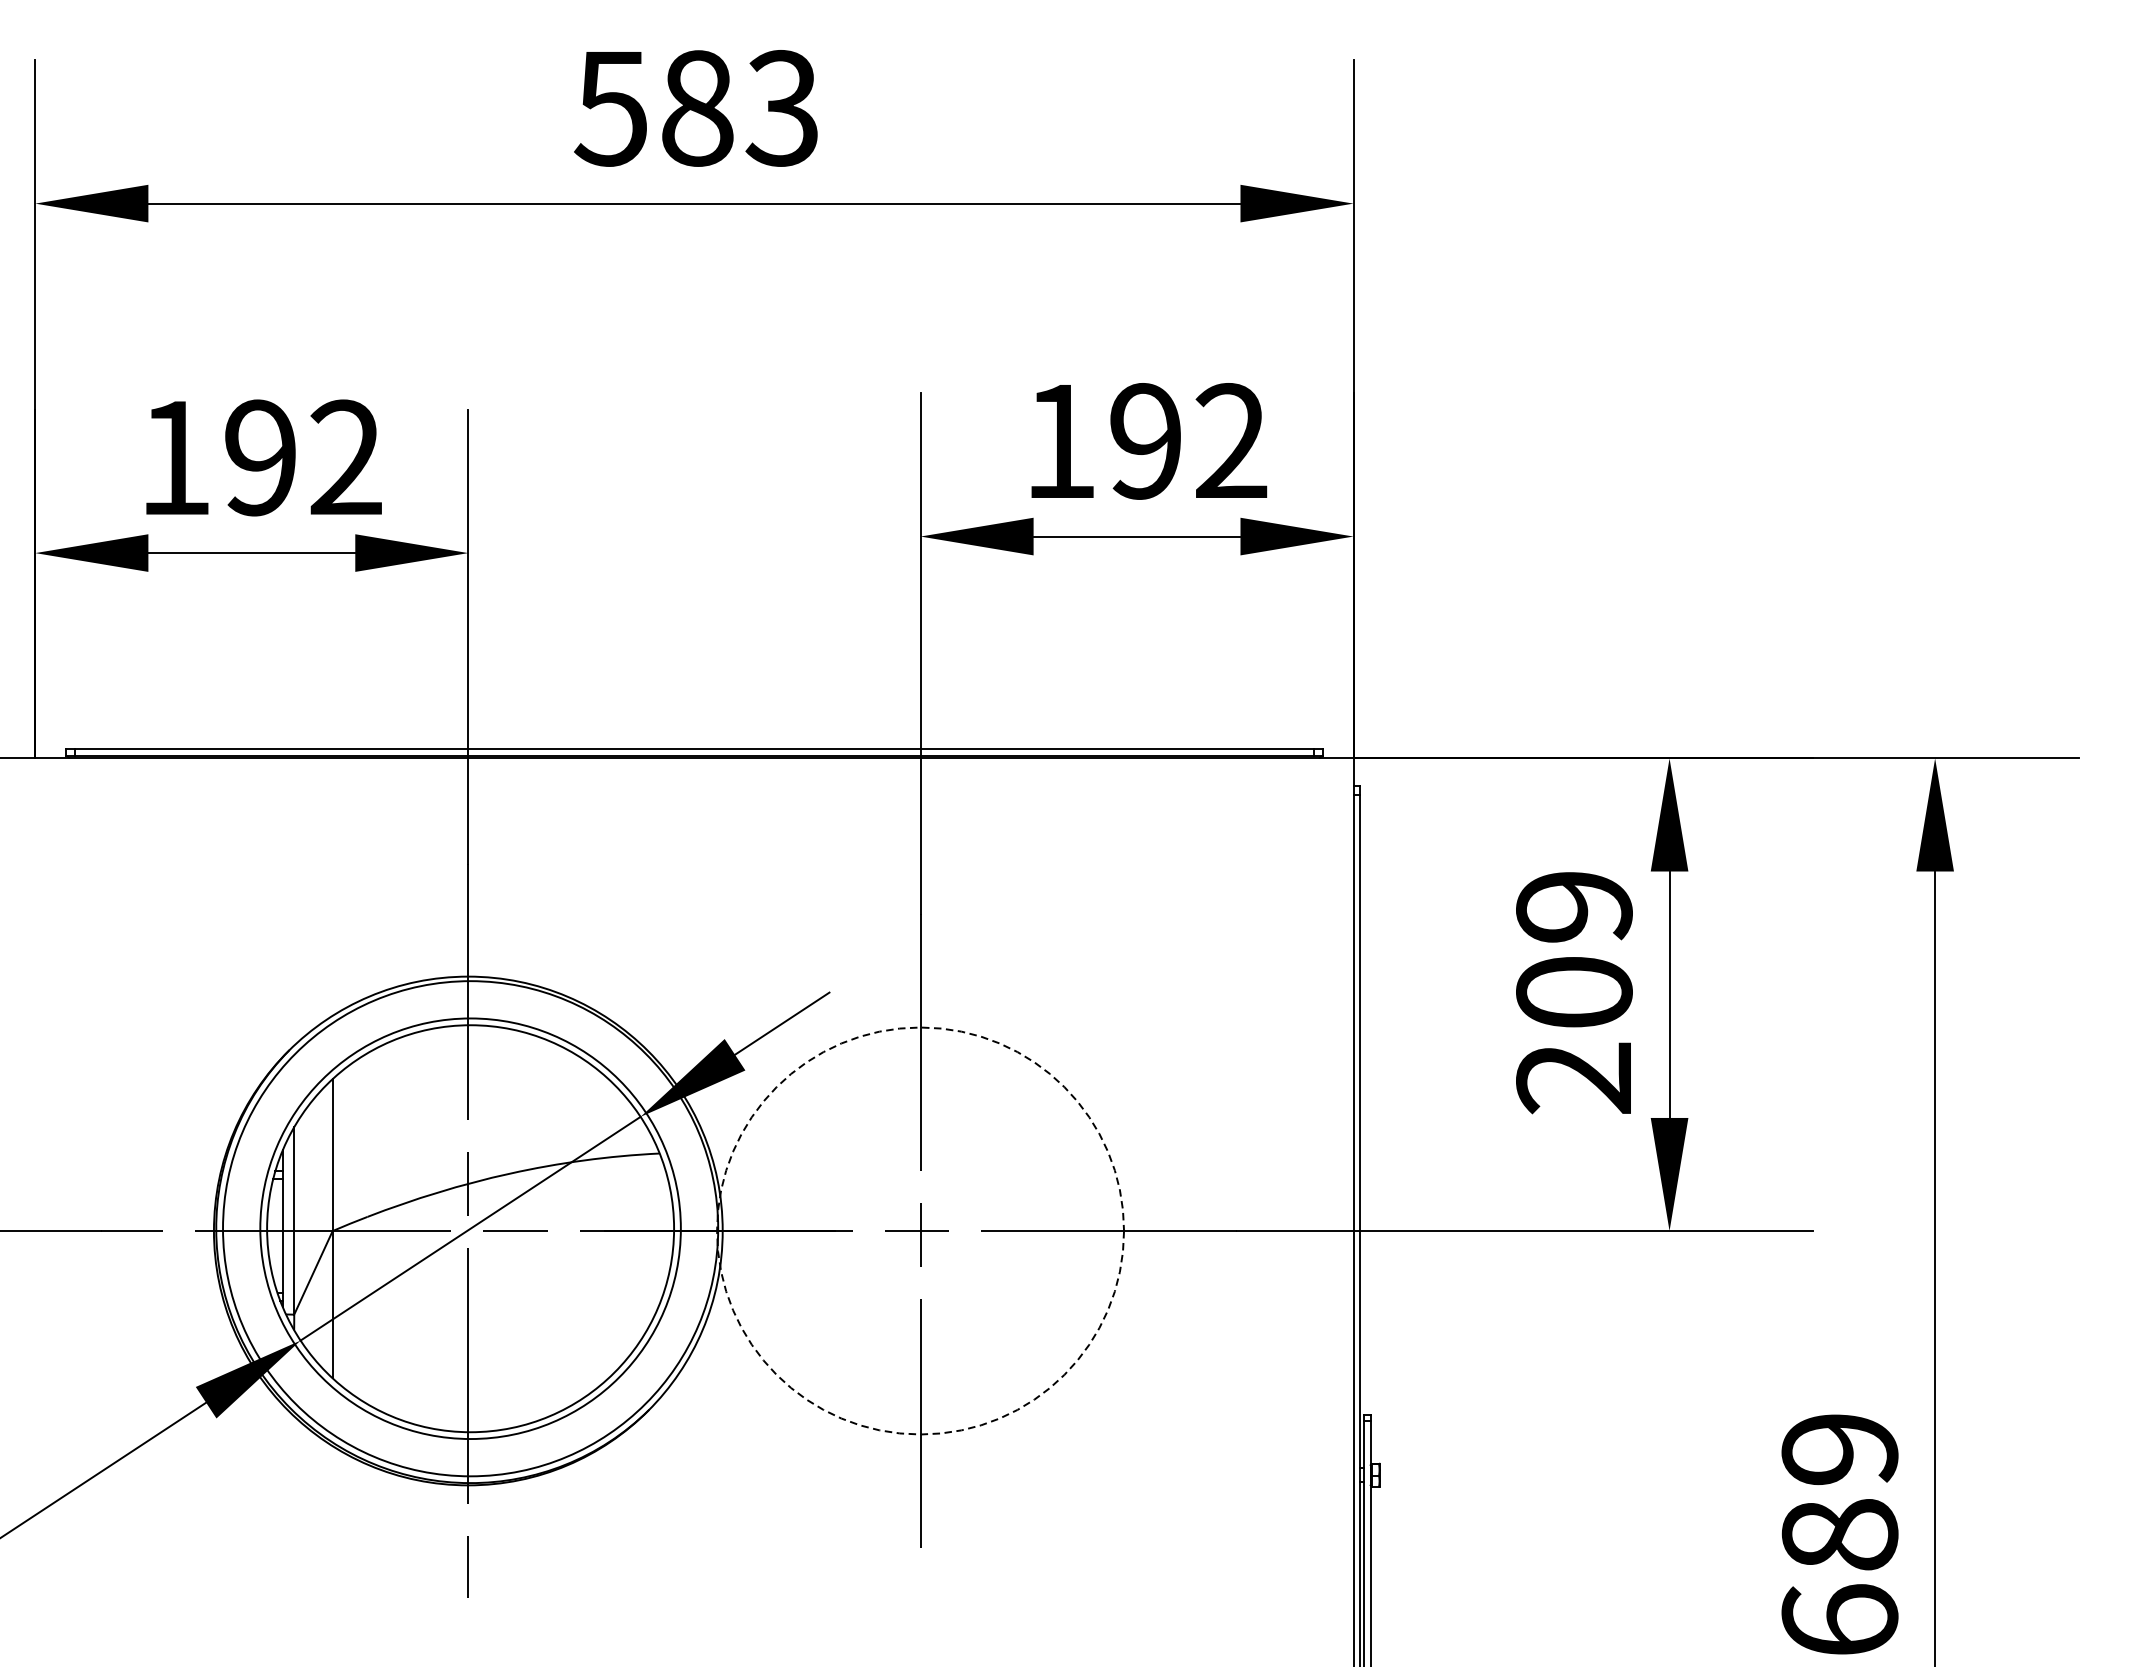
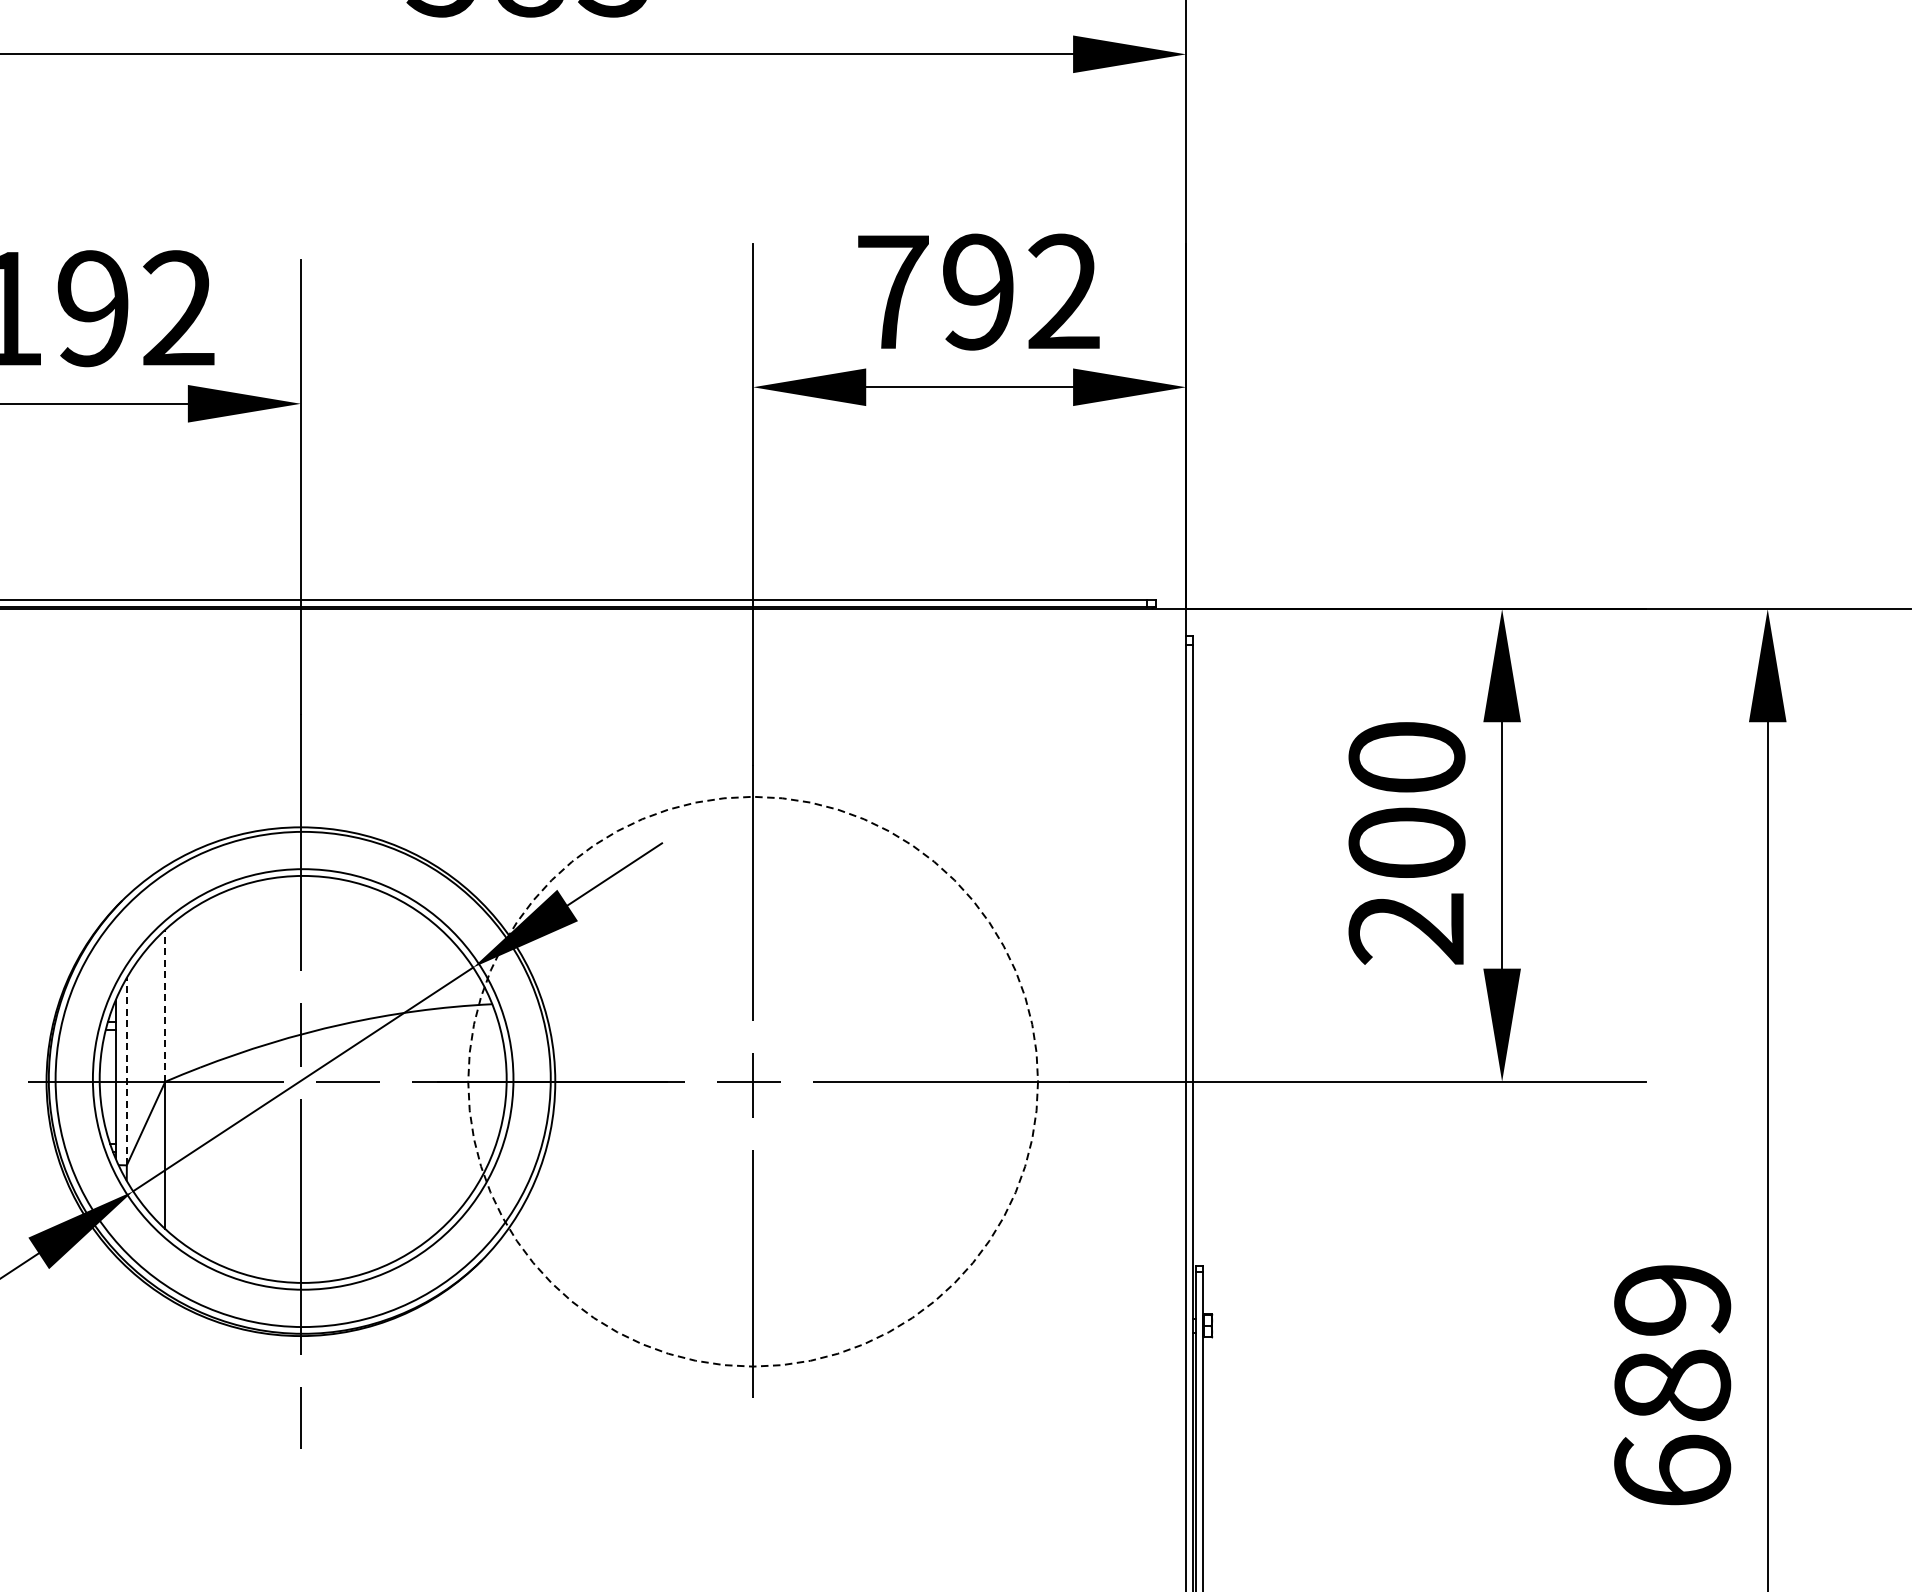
text: (1060, 441) -> (893, 292), 192 -> 792
text: (1574, 906) -> (1407, 757), 209 -> 200
line: (332, 1155) -> (165, 1006), solid -> dashed
line: (294, 1220) -> (127, 1071), solid -> dashed
circle: (920, 1230) -> (753, 1081), size x1.4

